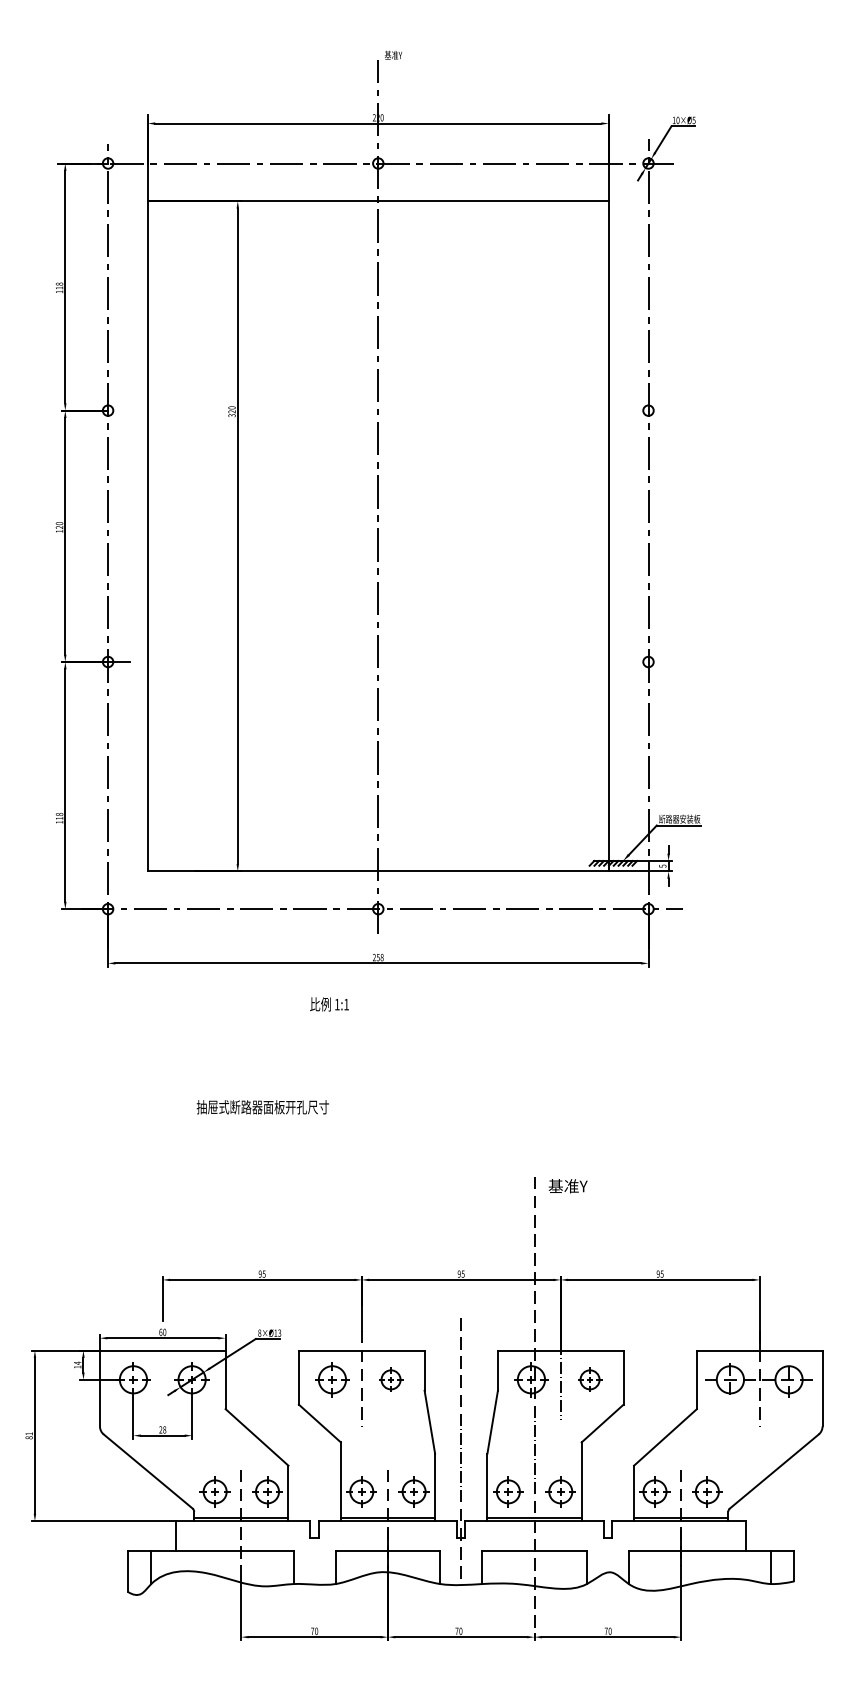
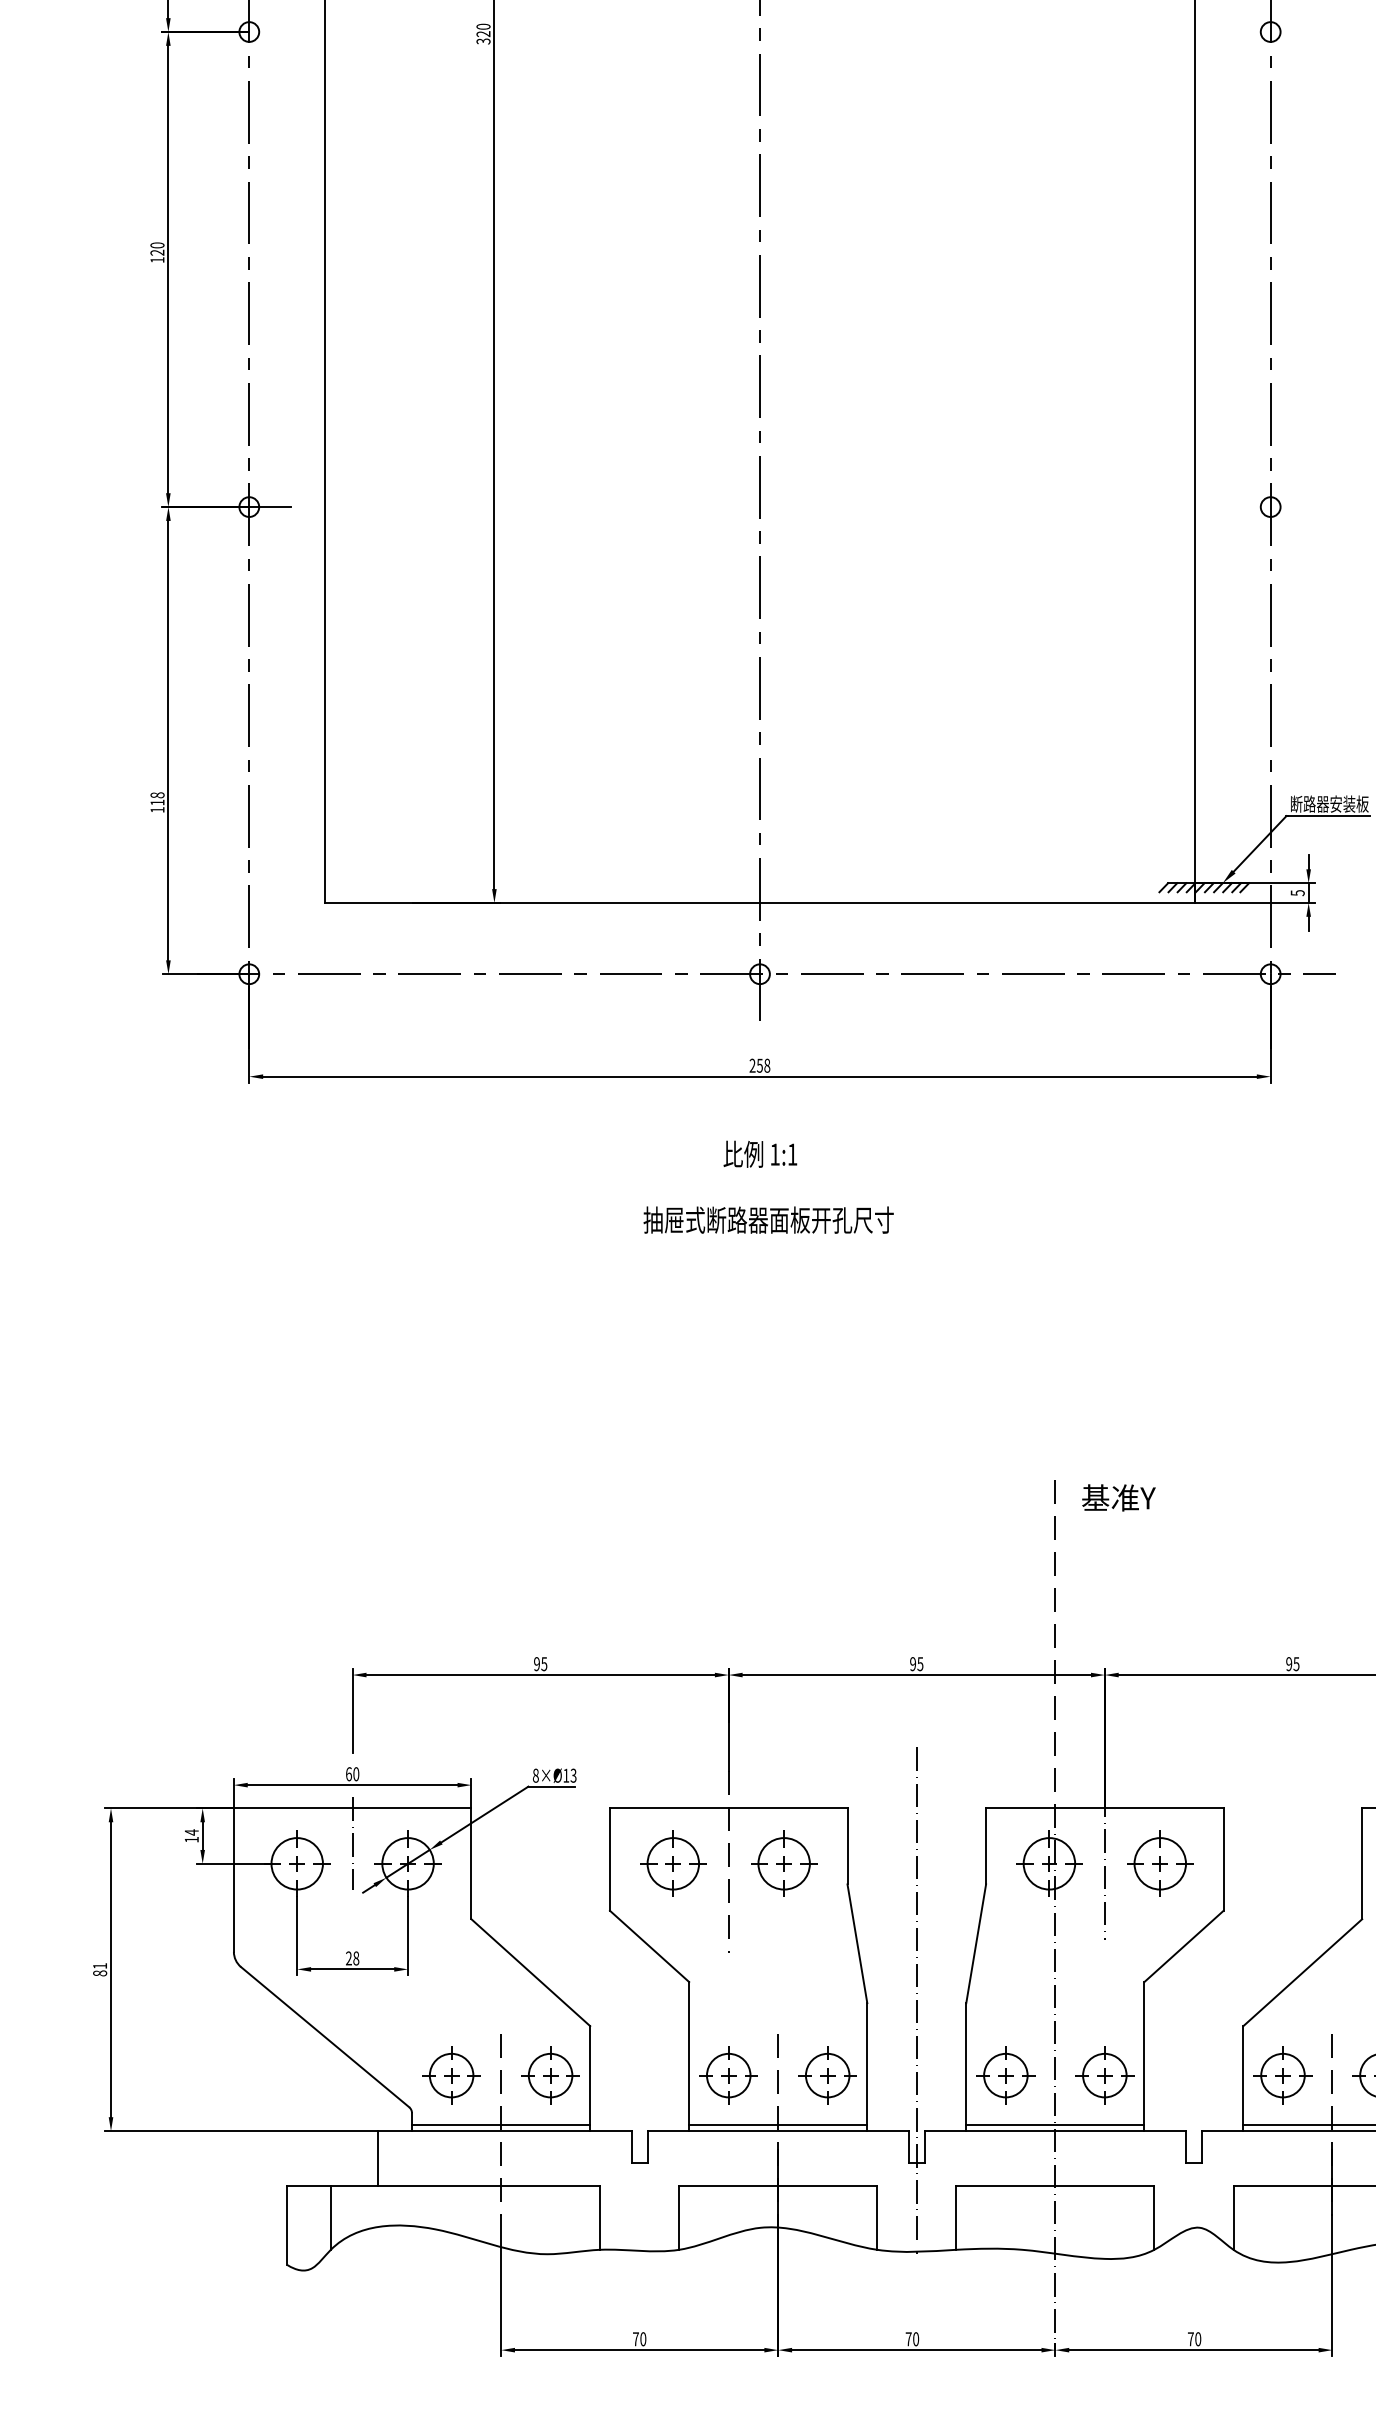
text: (329, 1004) -> (760, 1154), moved
text: (331, 1180) -> (898, 1358), moved
line: (162, 1368) -> (352, 1842), added
part: (390, 1379) -> (783, 1863), size x1.43
part: (589, 1379) -> (1159, 1863), size x1.43

